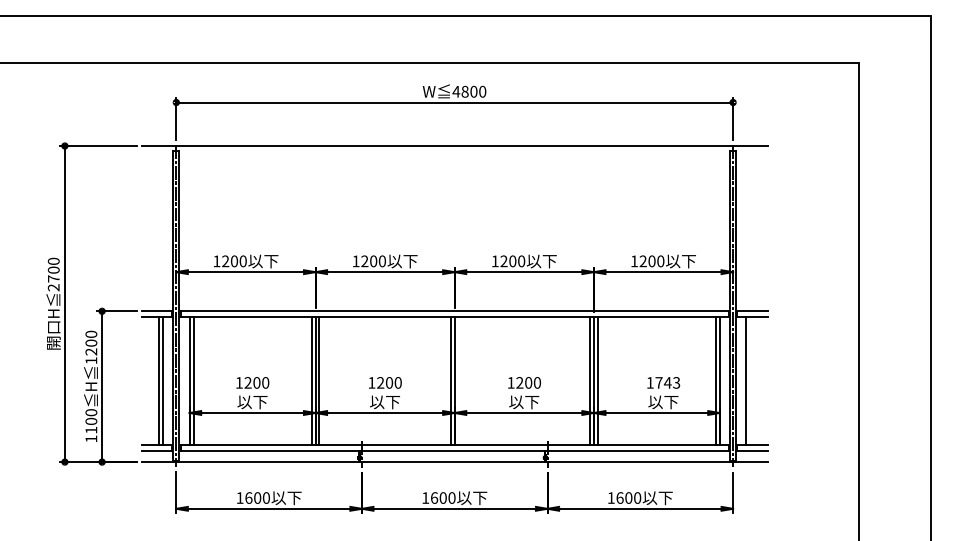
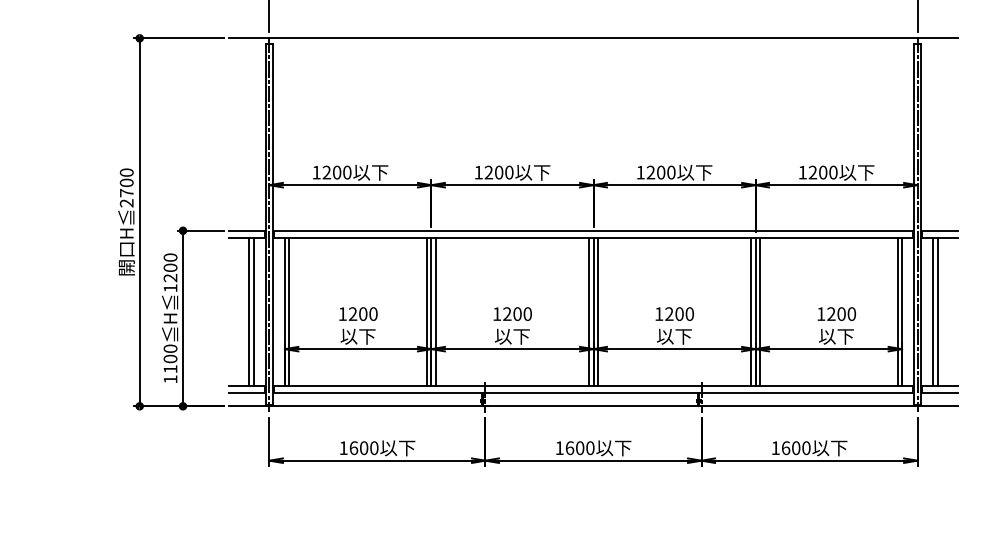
line: (458, 380) -> (597, 311), added
line: (750, 380) -> (937, 311), added
text: (667, 382) -> (841, 313), 1743 -> 1200

